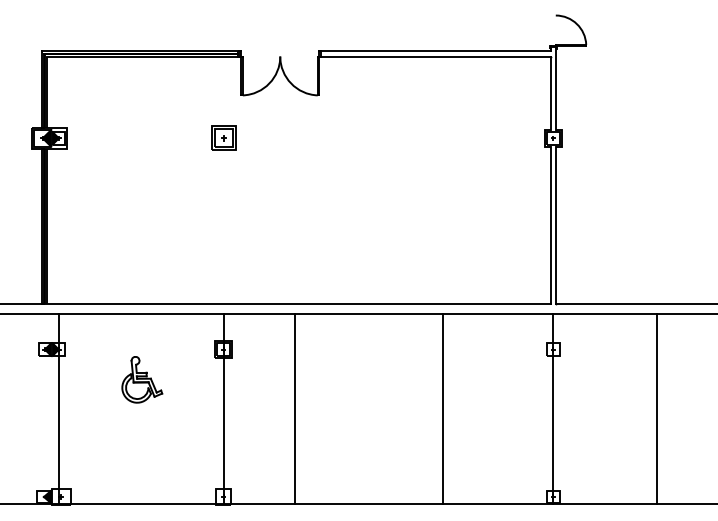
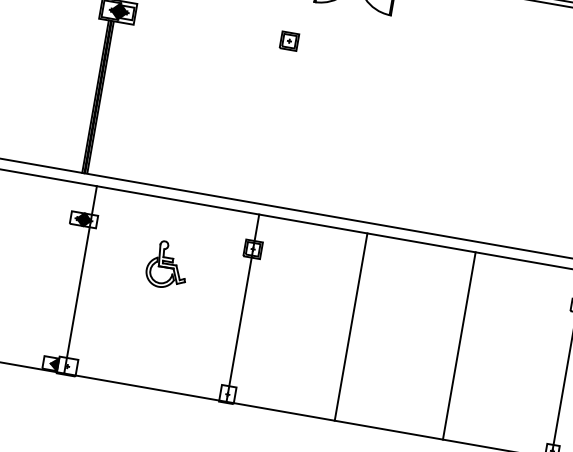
part: (223, 138) -> (289, 41), size x0.71
line: (294, 409) -> (351, 327), moved

